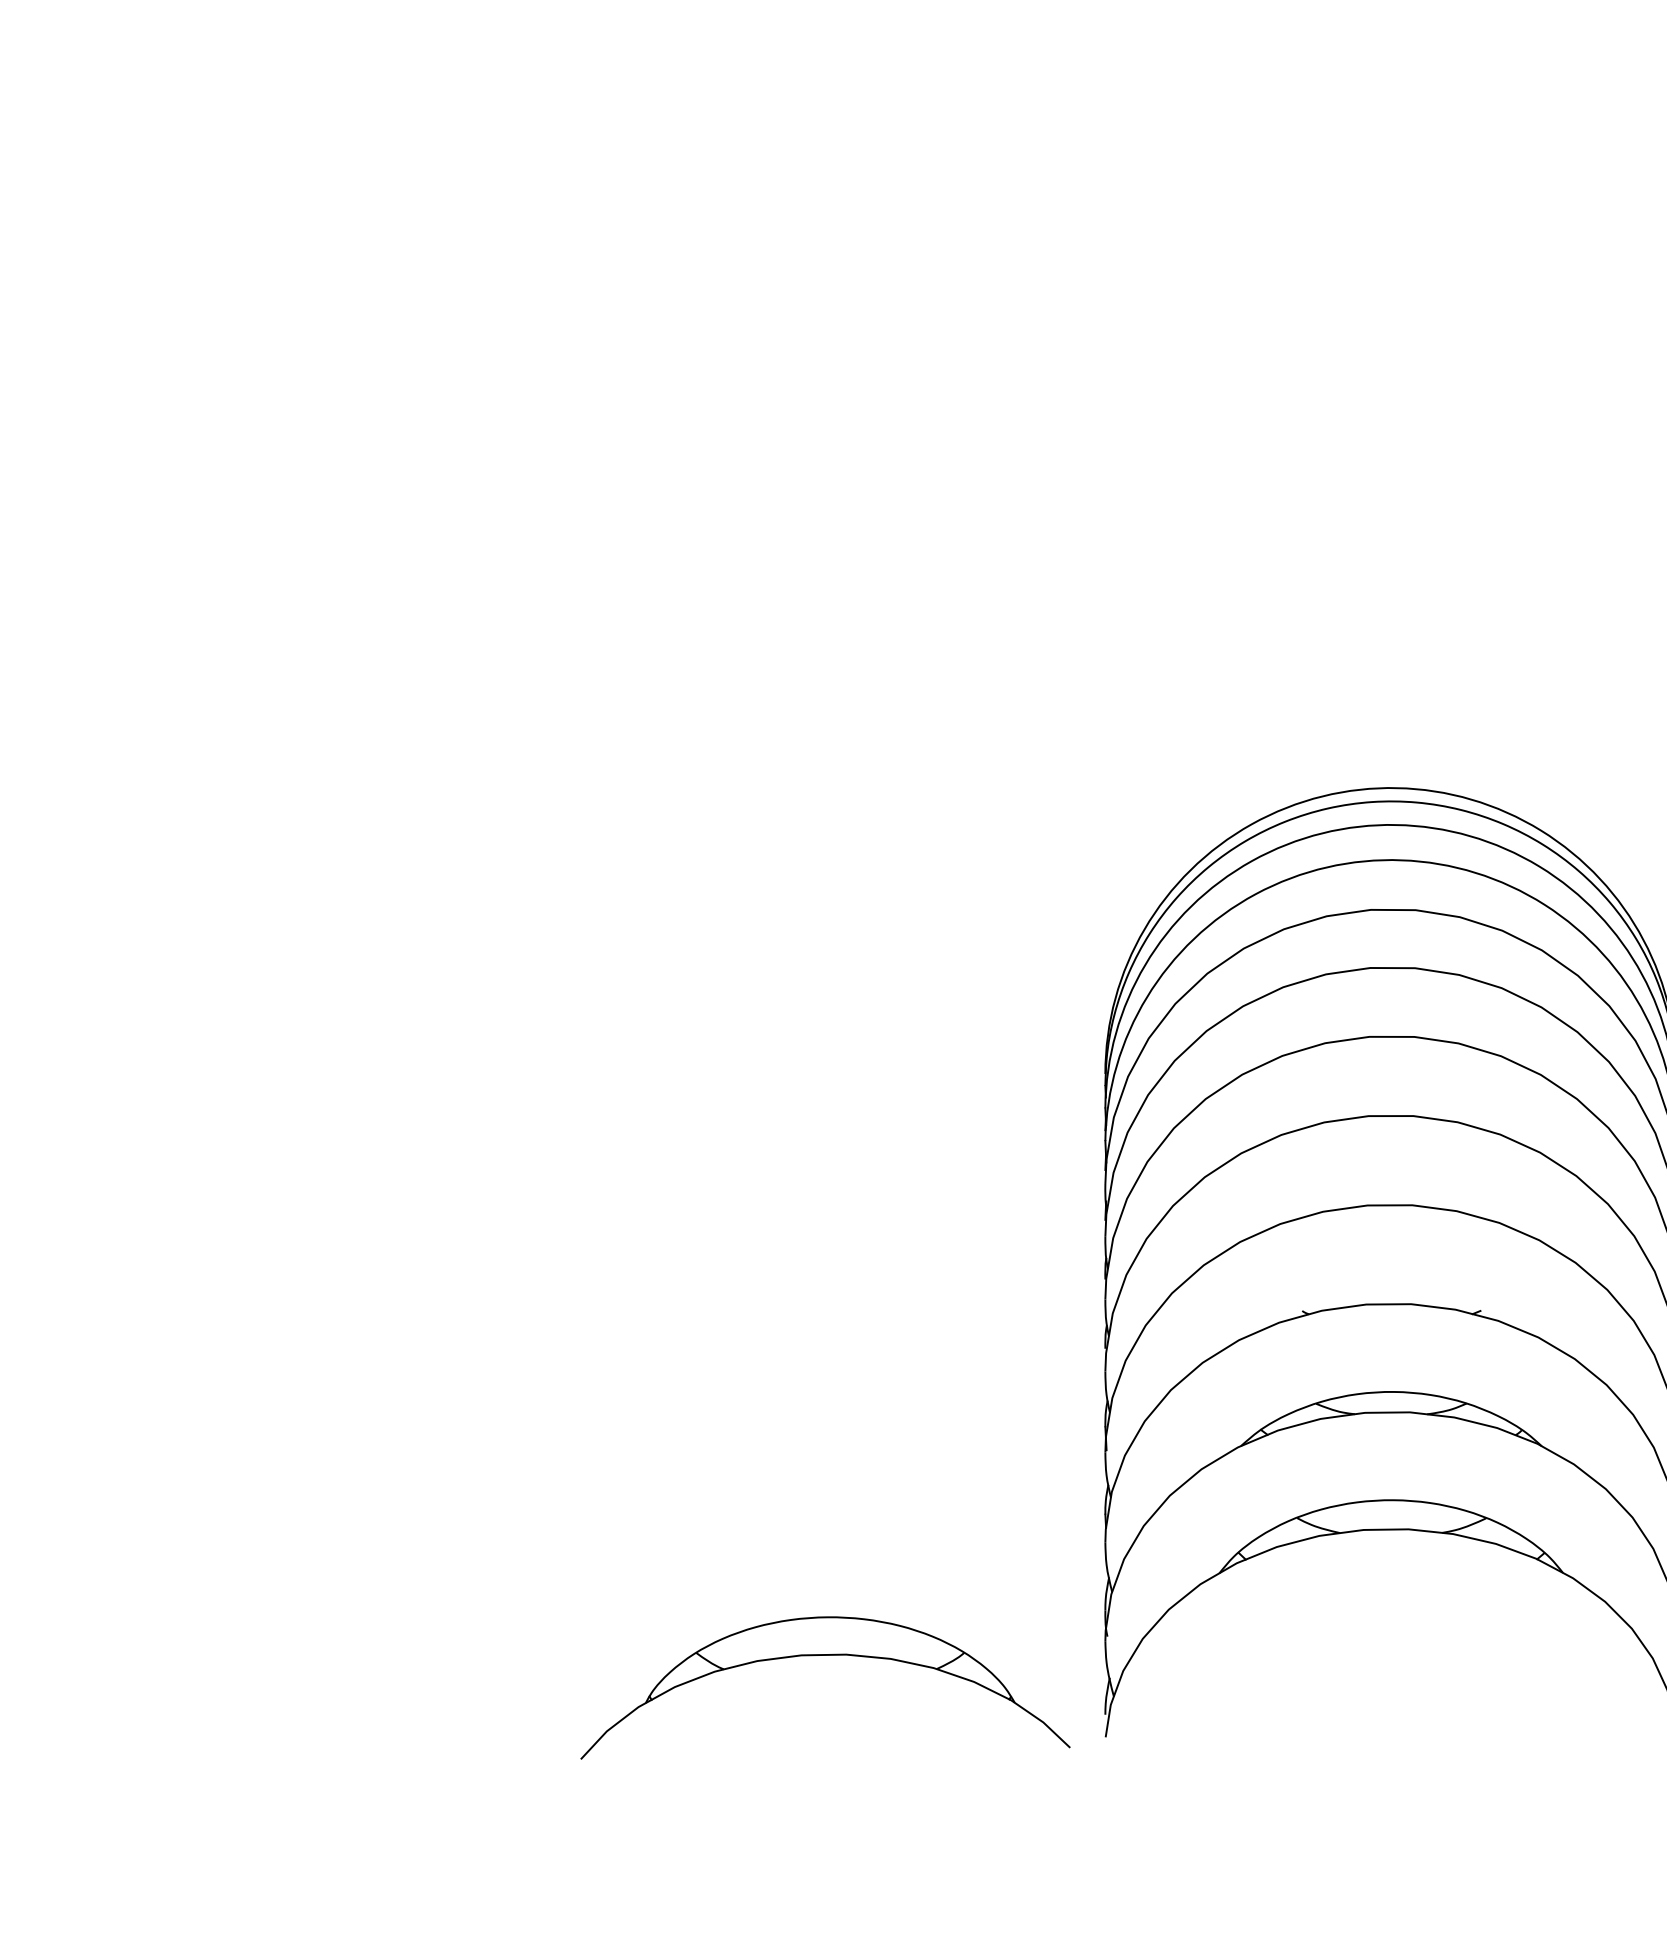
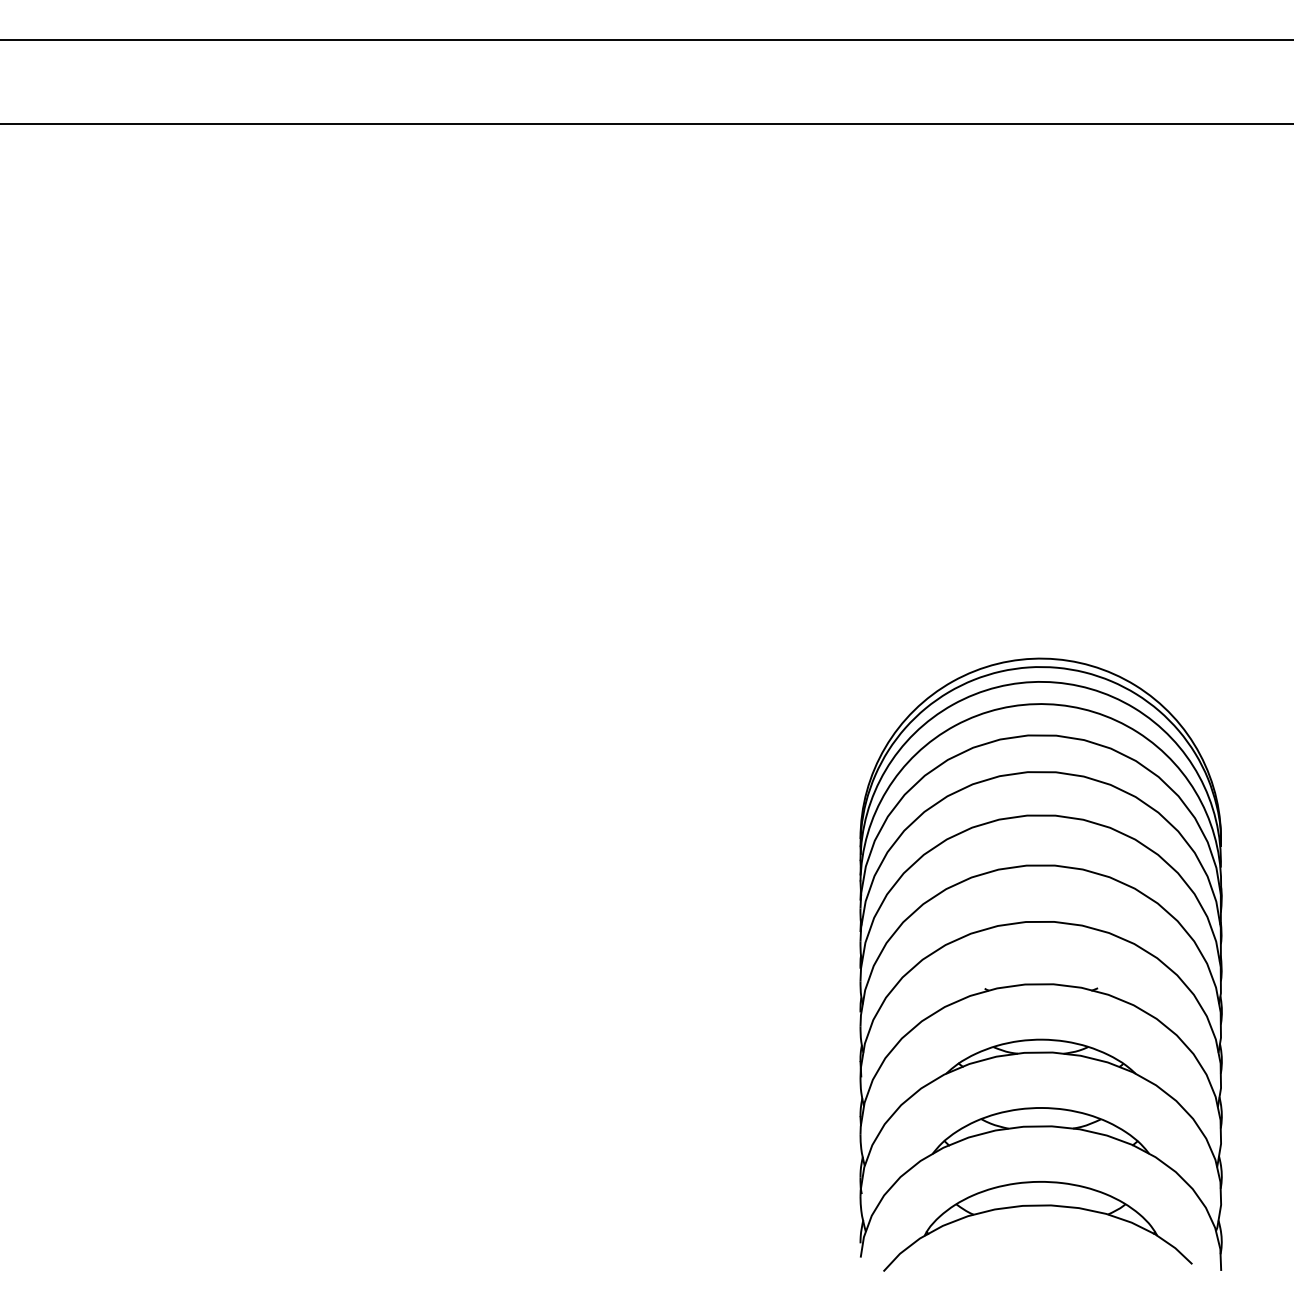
part: (824, 1656) -> (1037, 1206), moved

